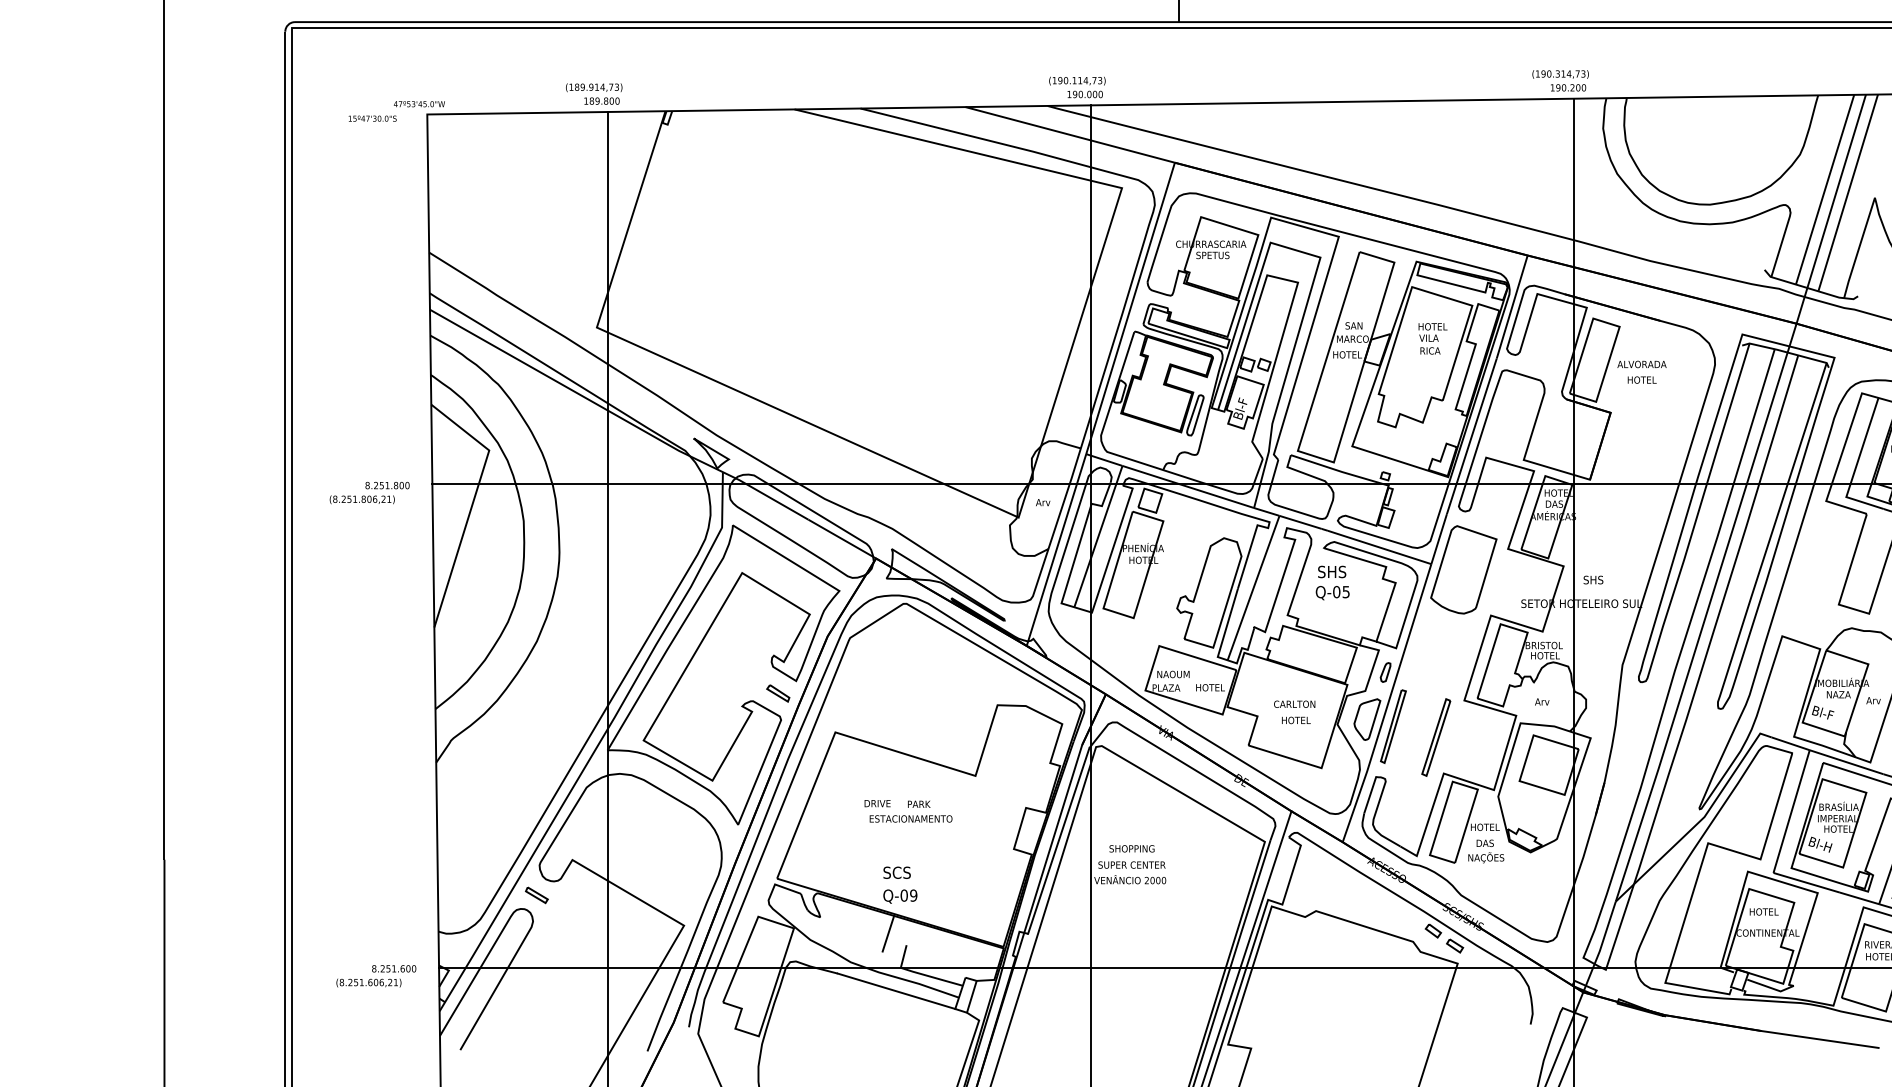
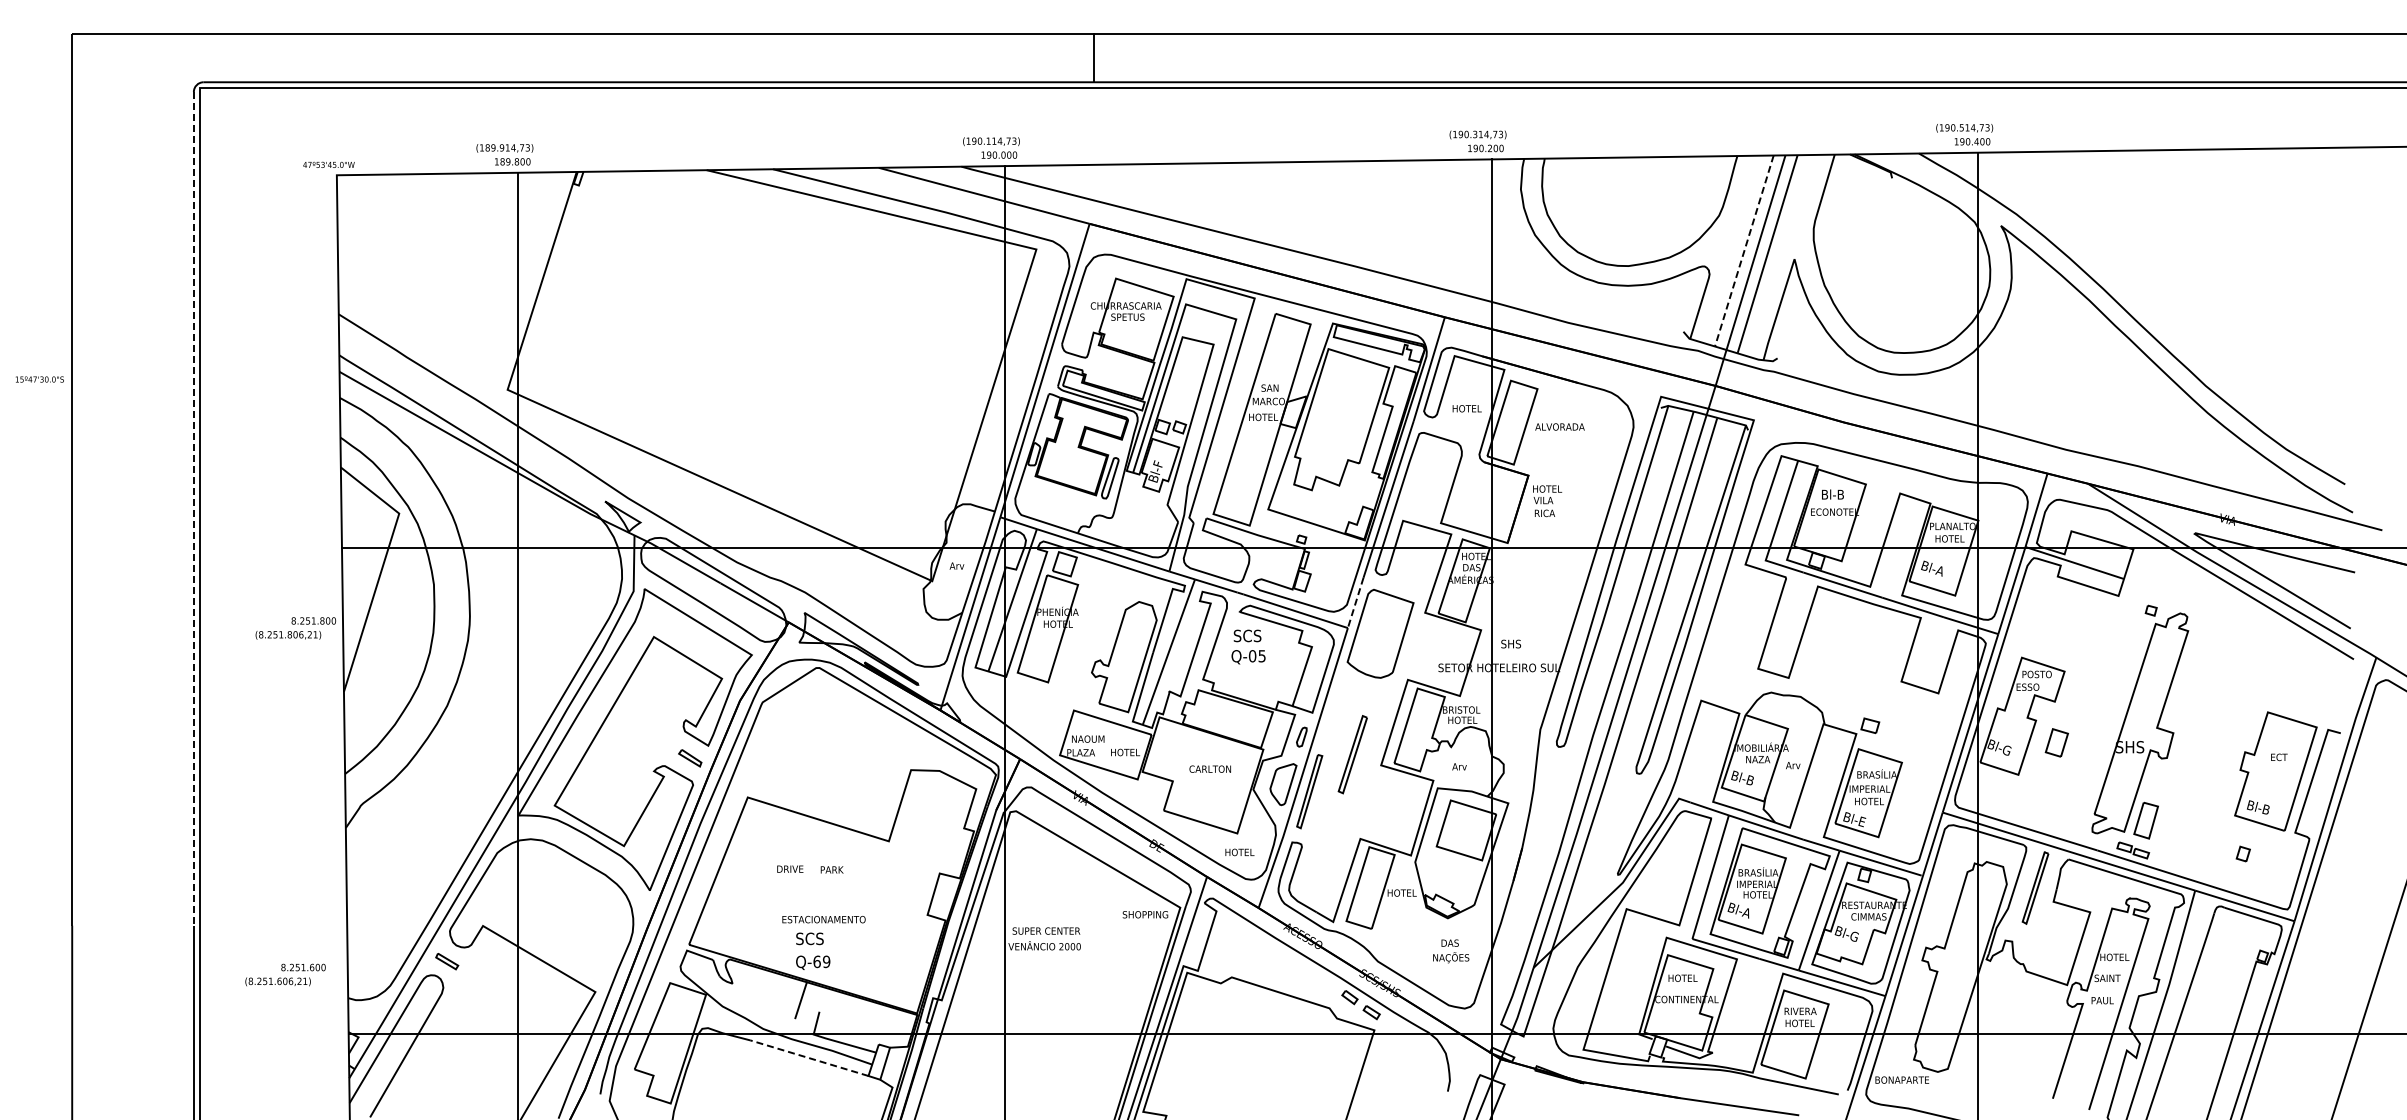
text: (372, 118) -> (39, 379), moved
line: (1825, 190) -> (1744, 251), solid -> dashed
text: (1432, 339) -> (1547, 501), moved
text: (1641, 379) -> (1466, 408), moved
line: (284, 445) -> (193, 508), solid -> dashed
text: (369, 493) -> (295, 628), moved
line: (1438, 539) -> (1355, 603), solid -> dashed
text: (1336, 571) -> (1252, 635), SHS -> SCS
text: (1831, 715) -> (1750, 780), Bl-F -> Bl-B
text: (1295, 720) -> (1239, 852), moved
part: (1435, 737) -> (1352, 754), moved
text: (910, 818) -> (823, 919), moved
text: (1827, 846) -> (1746, 912), Bl-H -> Bl-A
text: (1132, 848) -> (1145, 914), moved
text: (1486, 851) -> (1451, 951), moved
text: (903, 895) -> (816, 961), Q-09 -> Q-69
text: (376, 975) -> (285, 974), moved
line: (896, 991) -> (809, 1058), solid -> dashed

